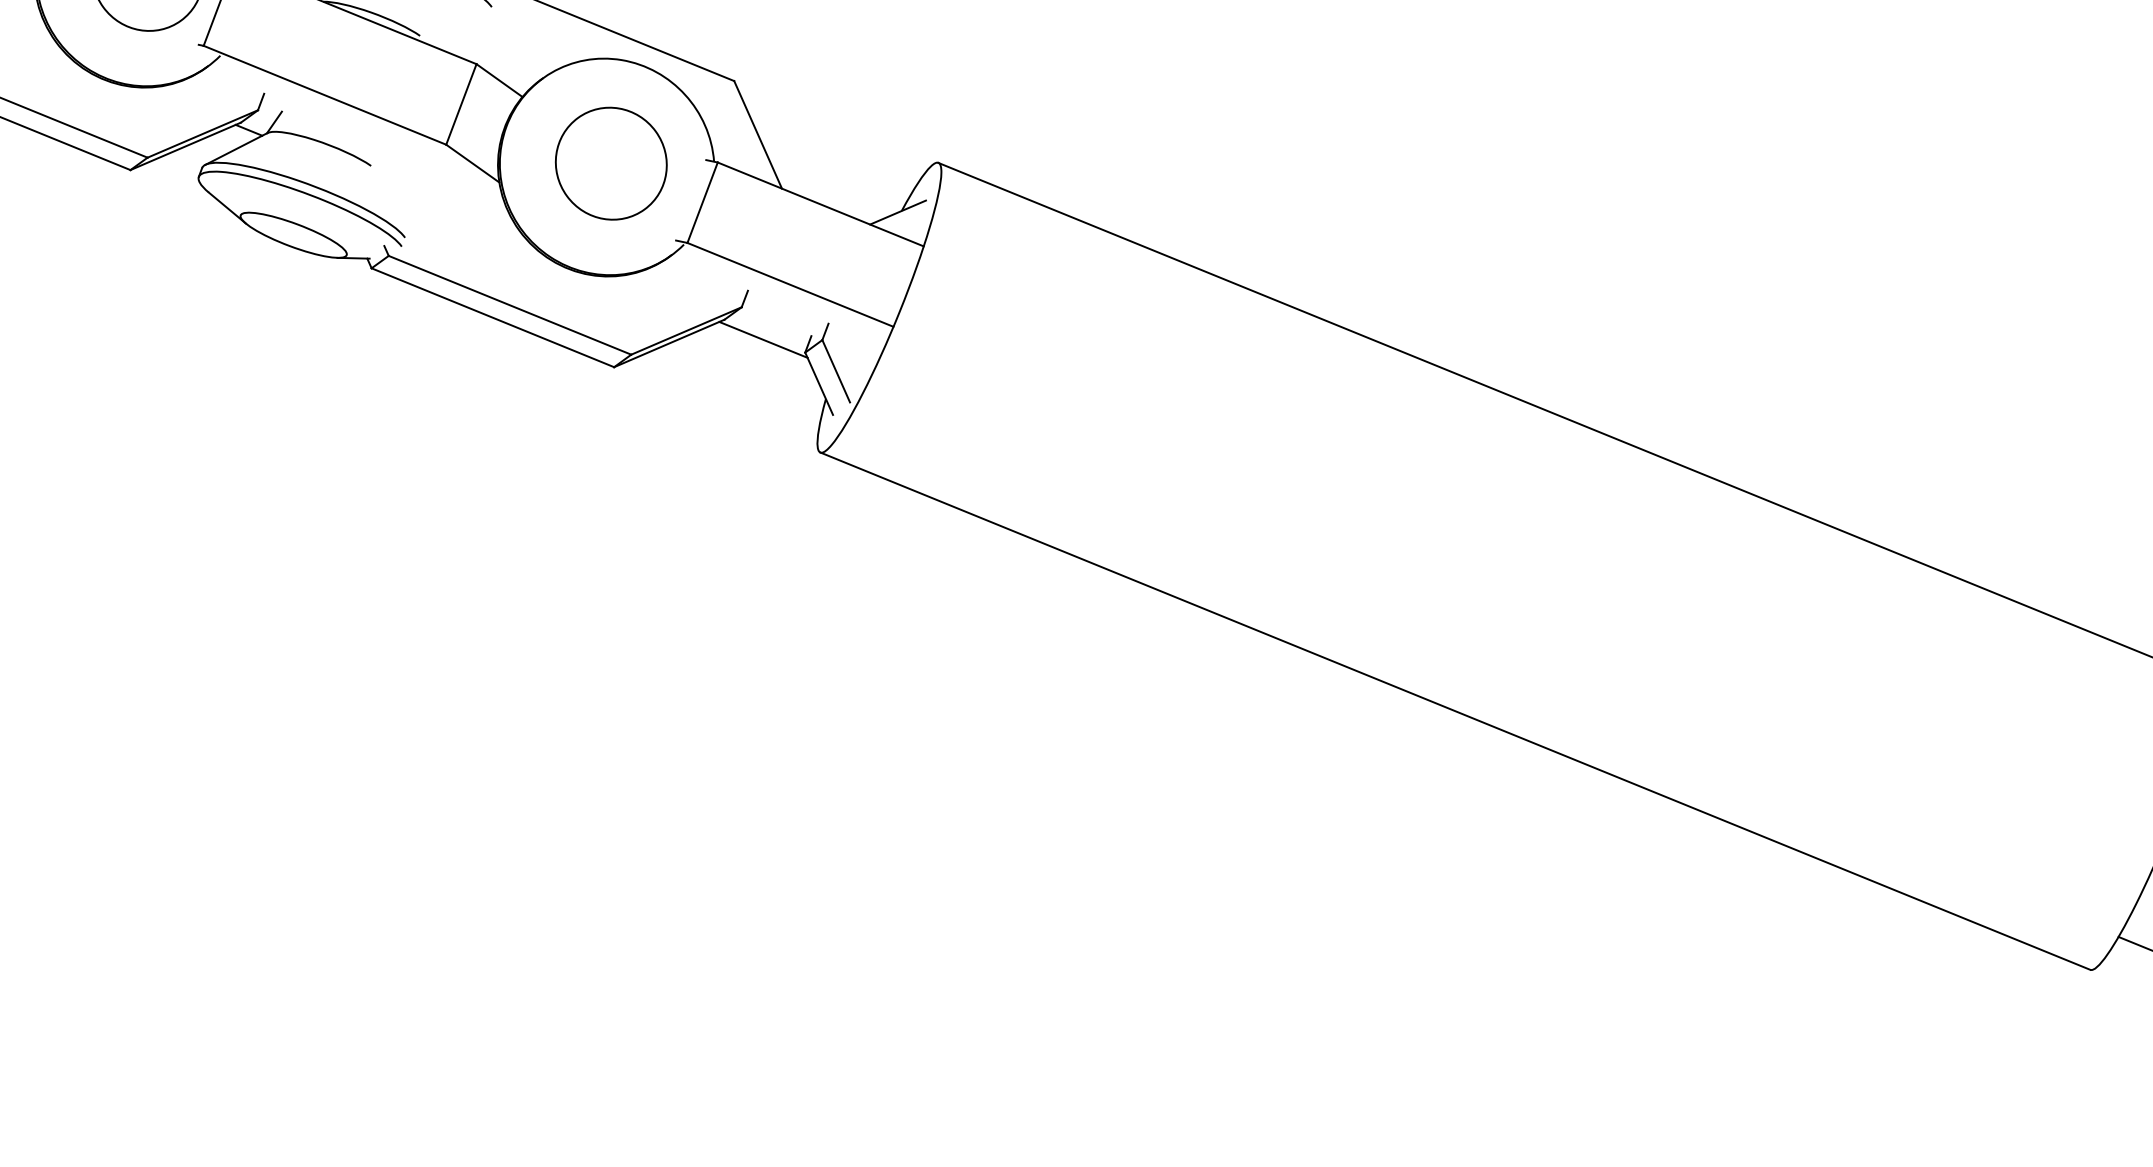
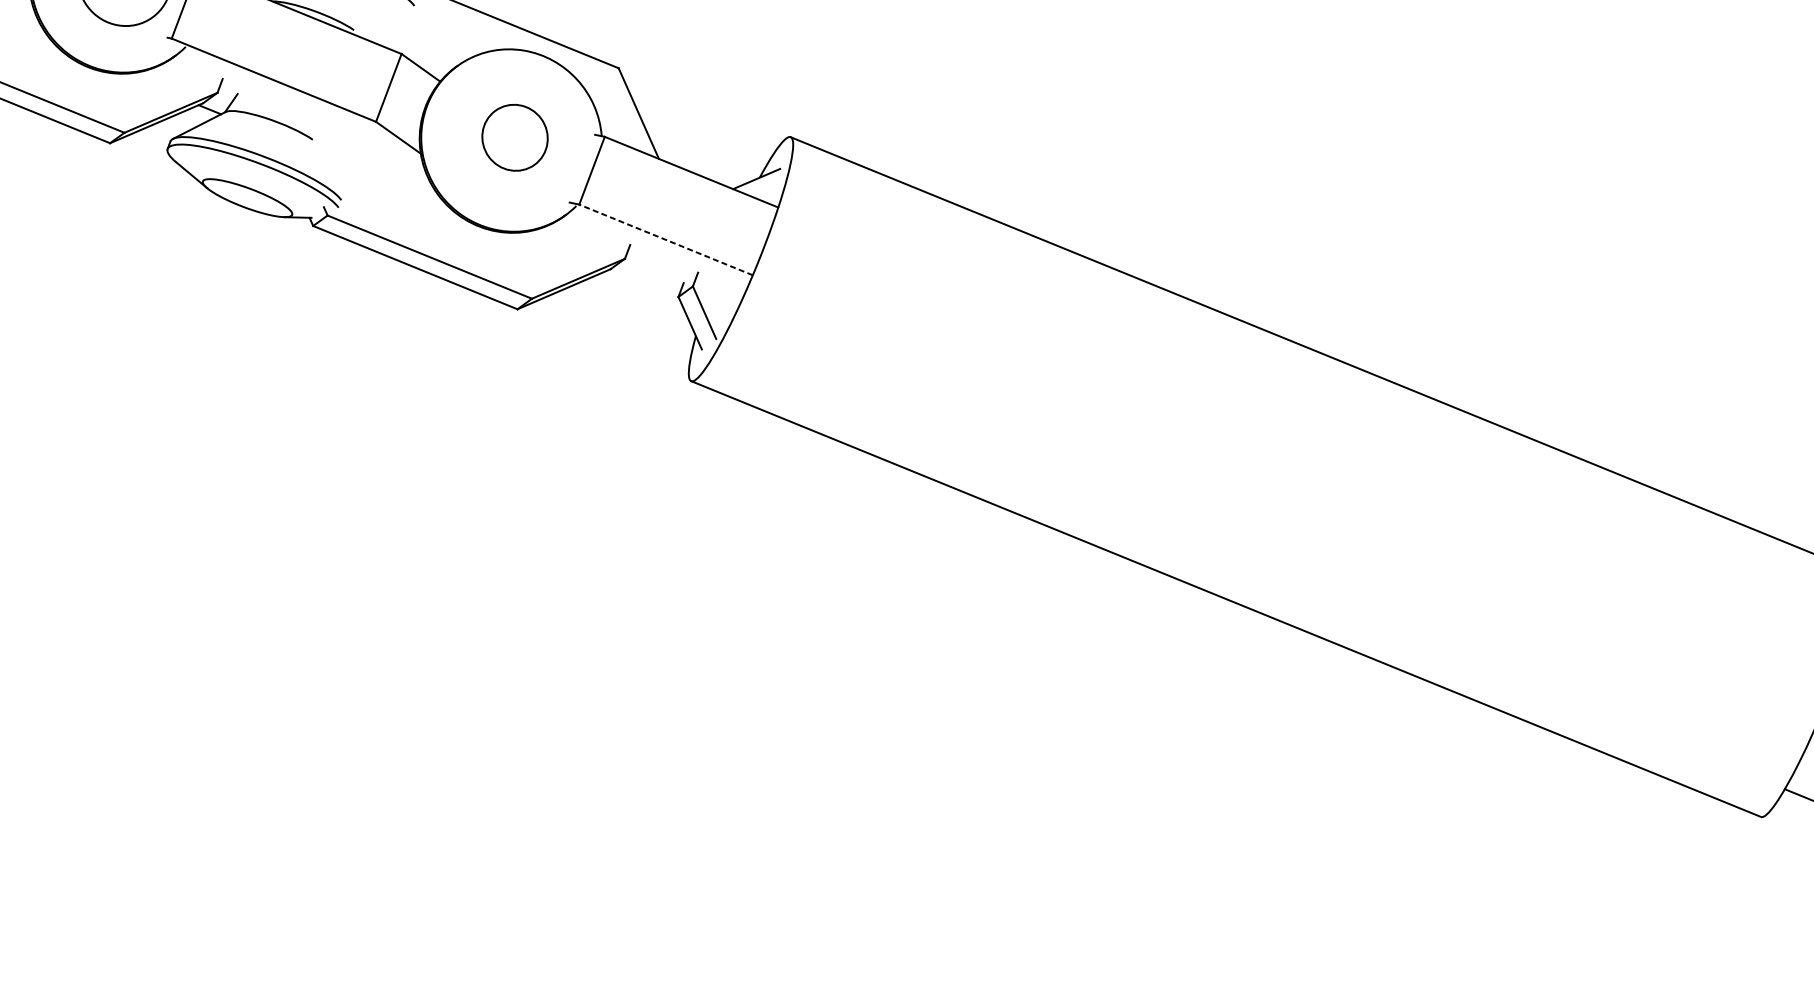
part: (610, 163) -> (514, 137), size x0.7
line: (790, 284) -> (666, 239), solid -> dashed
line: (763, 339) -> (643, 285), removed

